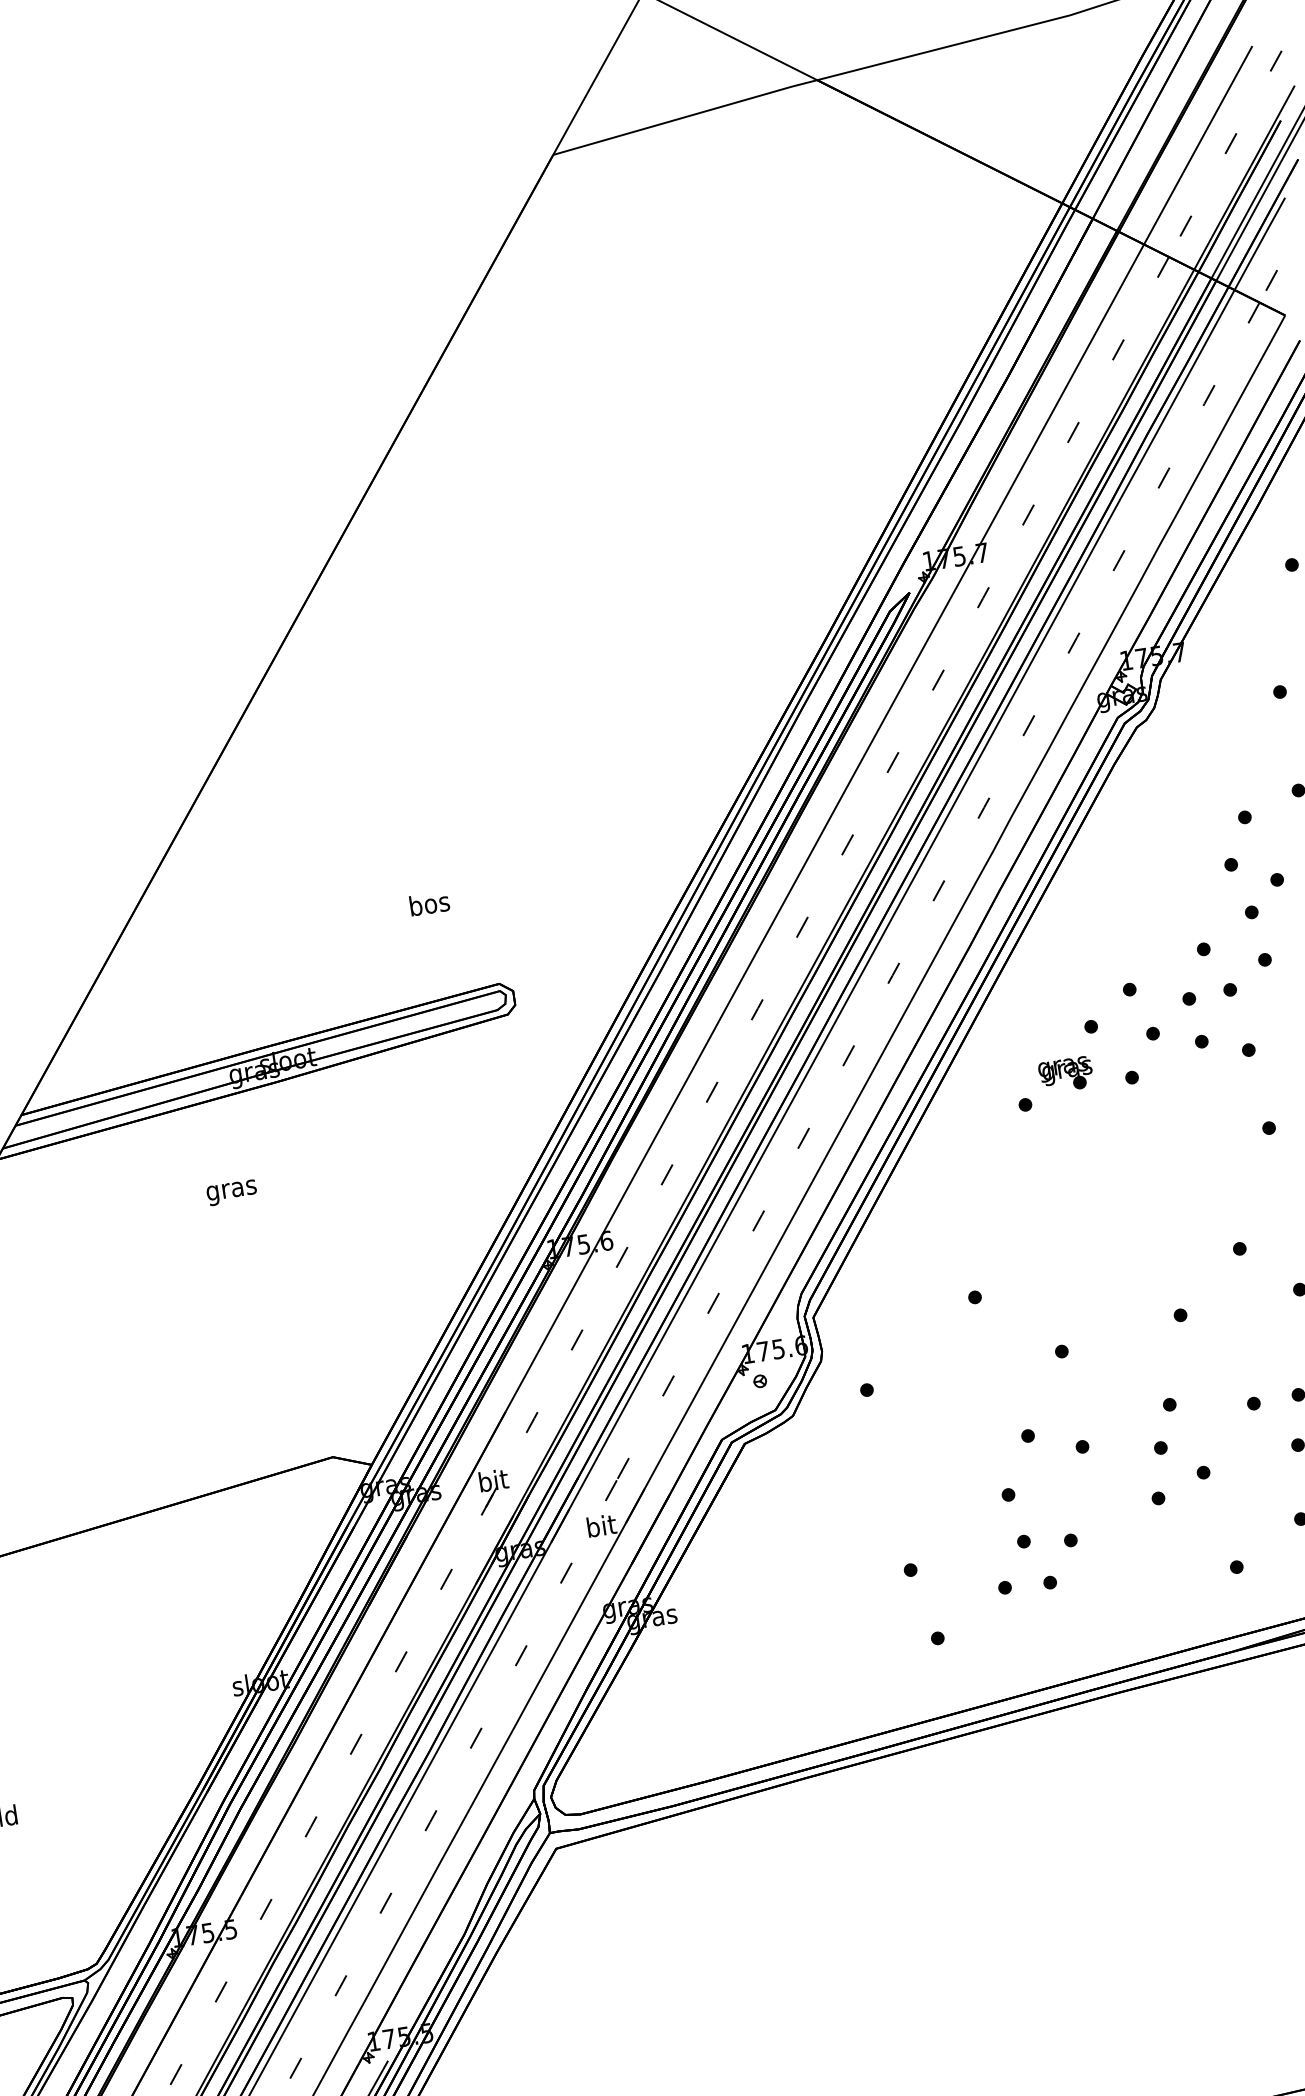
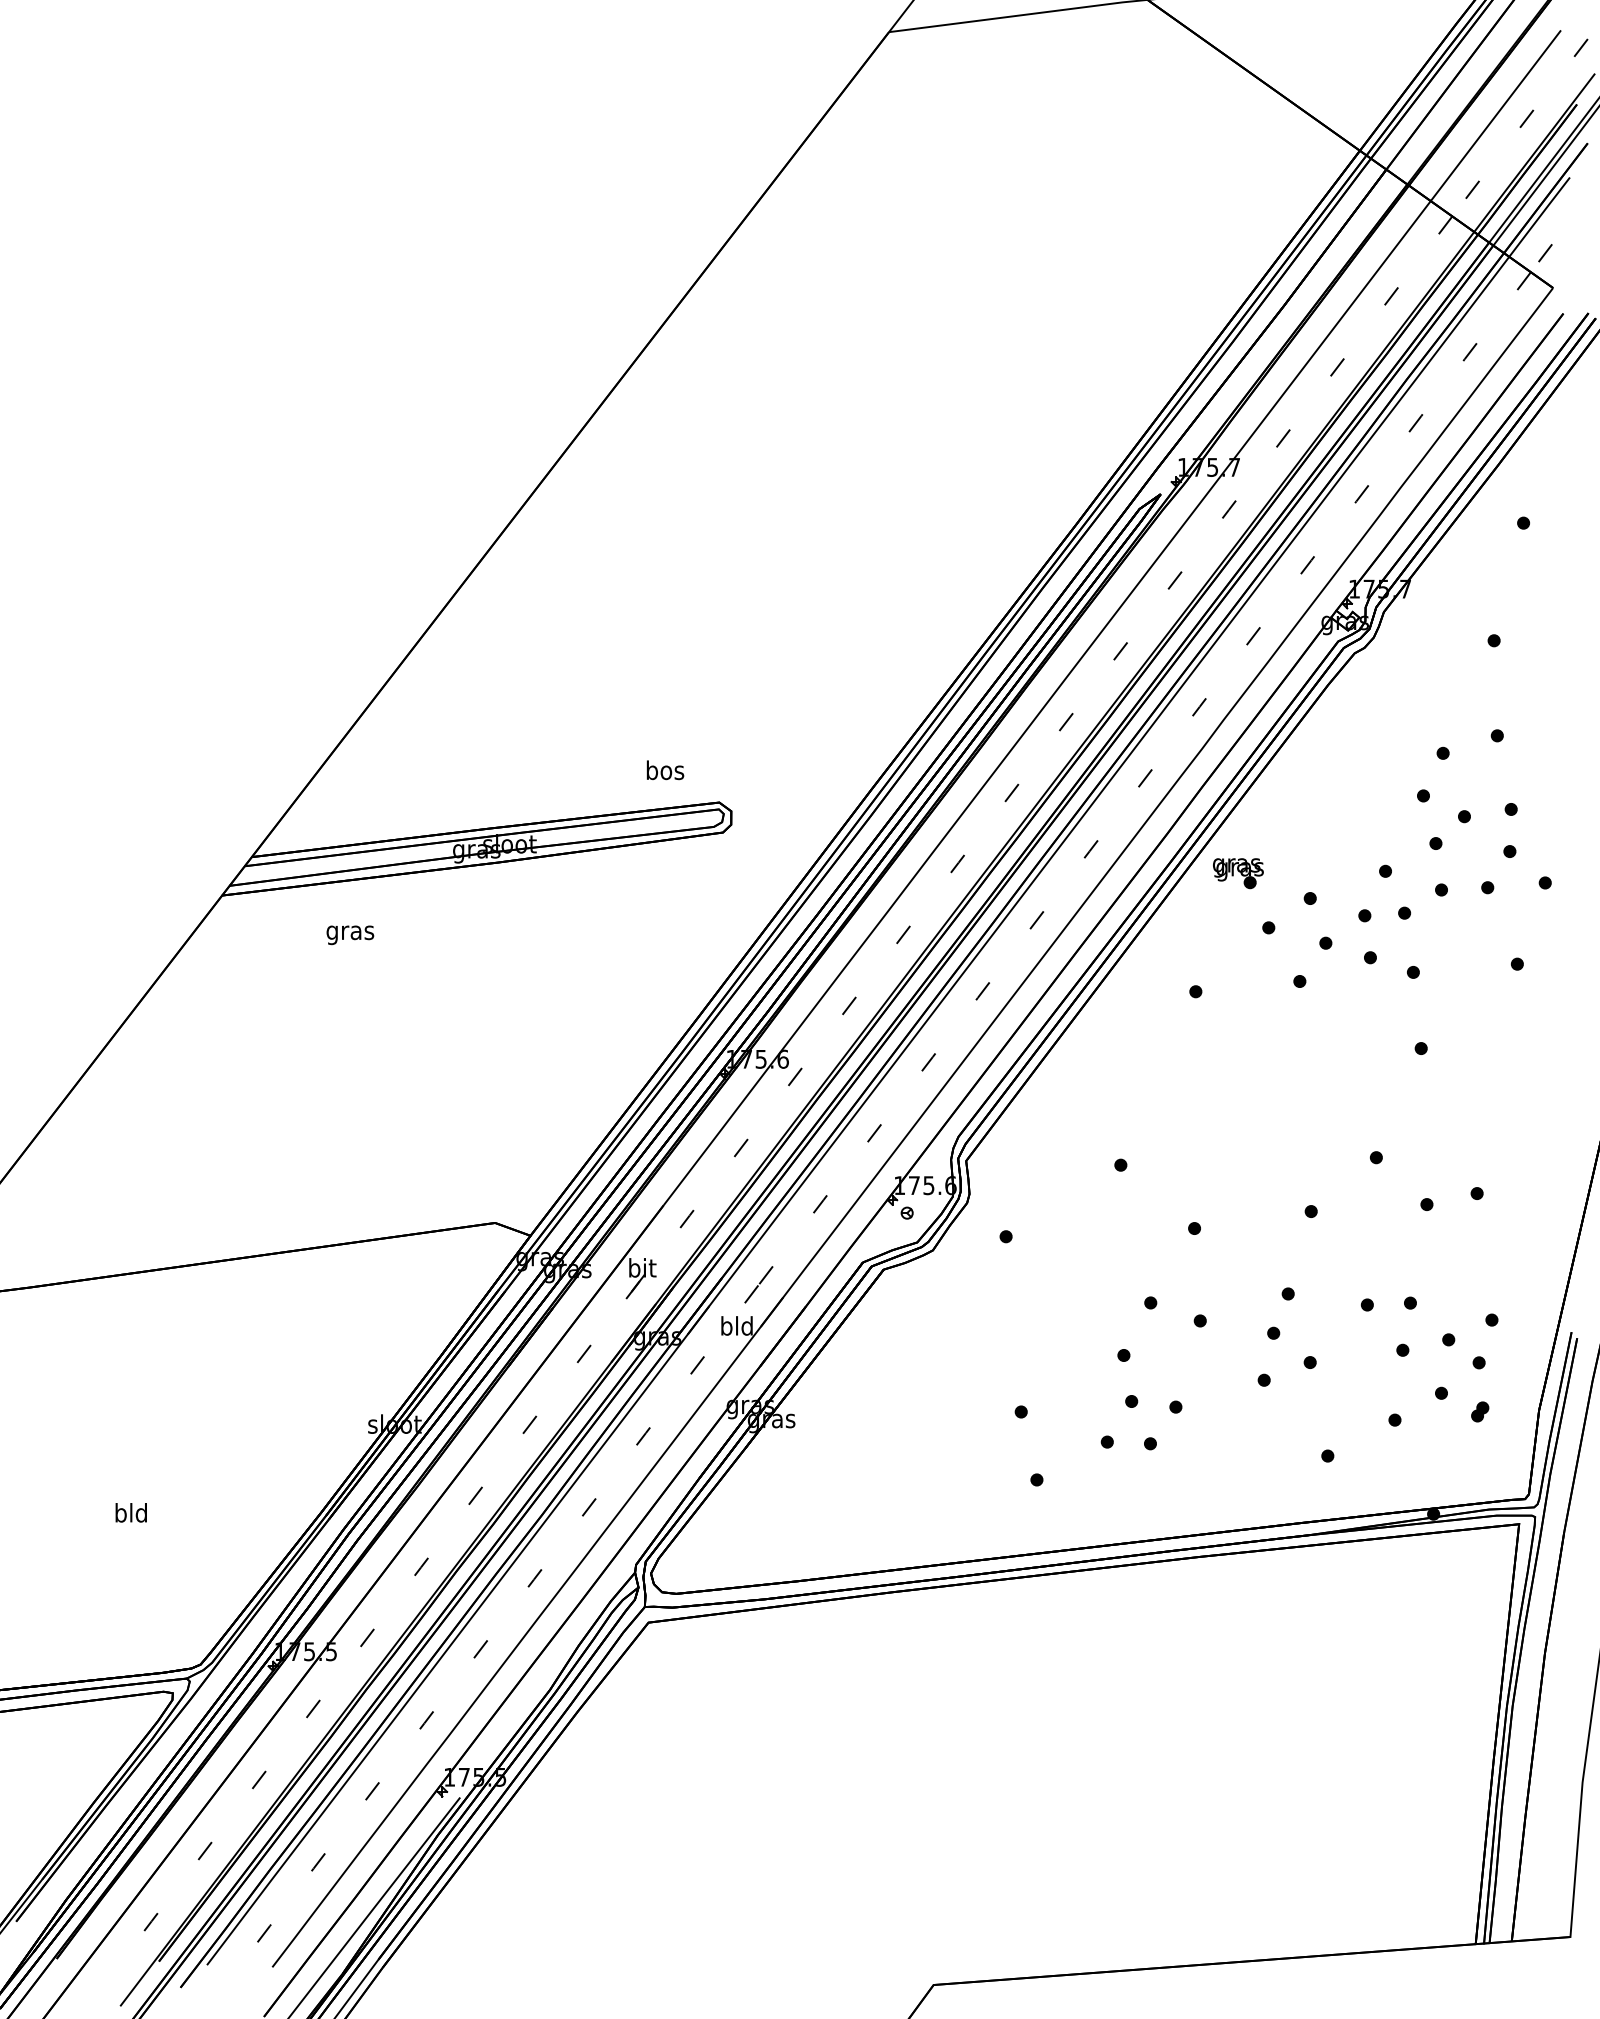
text: (429, 903) -> (665, 770), moved
part: (1066, 1074) -> (1238, 873), moved
text: (232, 1193) -> (350, 935), moved
text: (600, 1525) -> (736, 1325), bit -> bld

